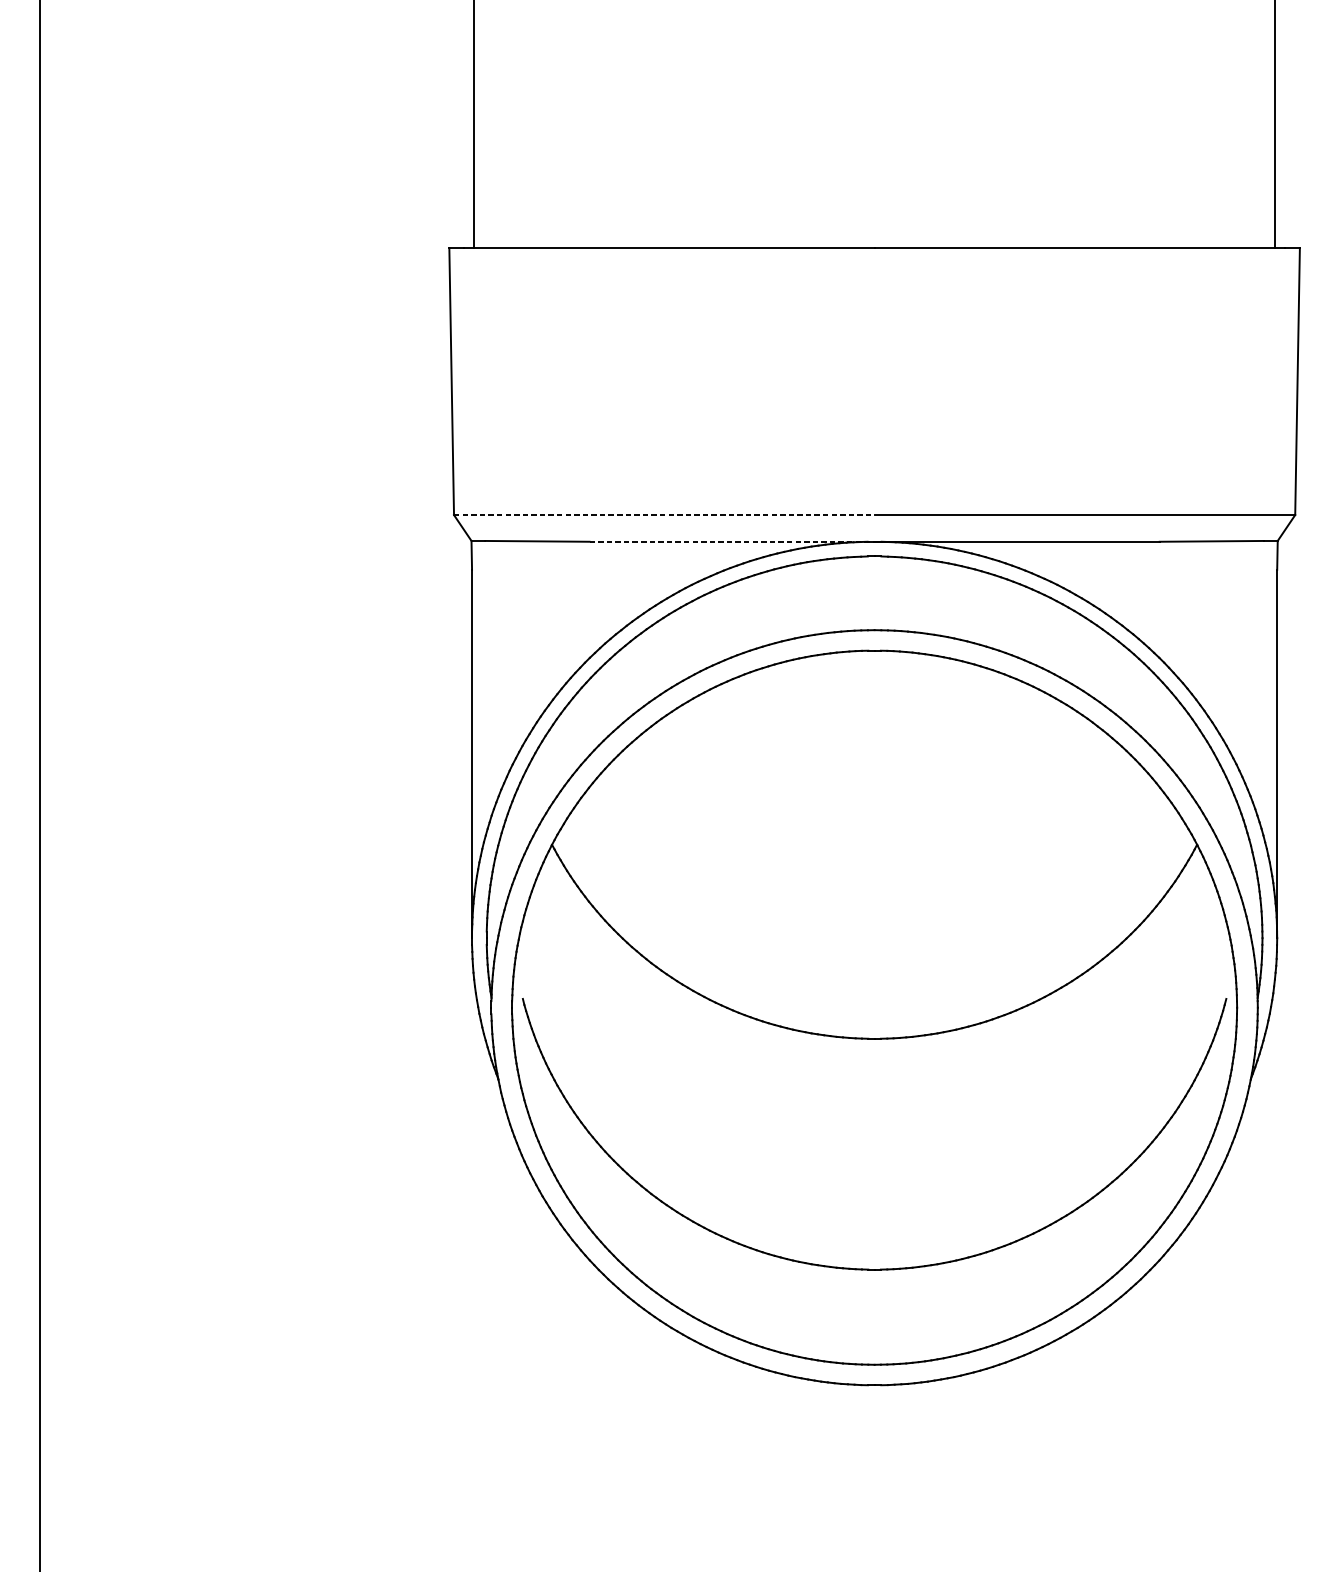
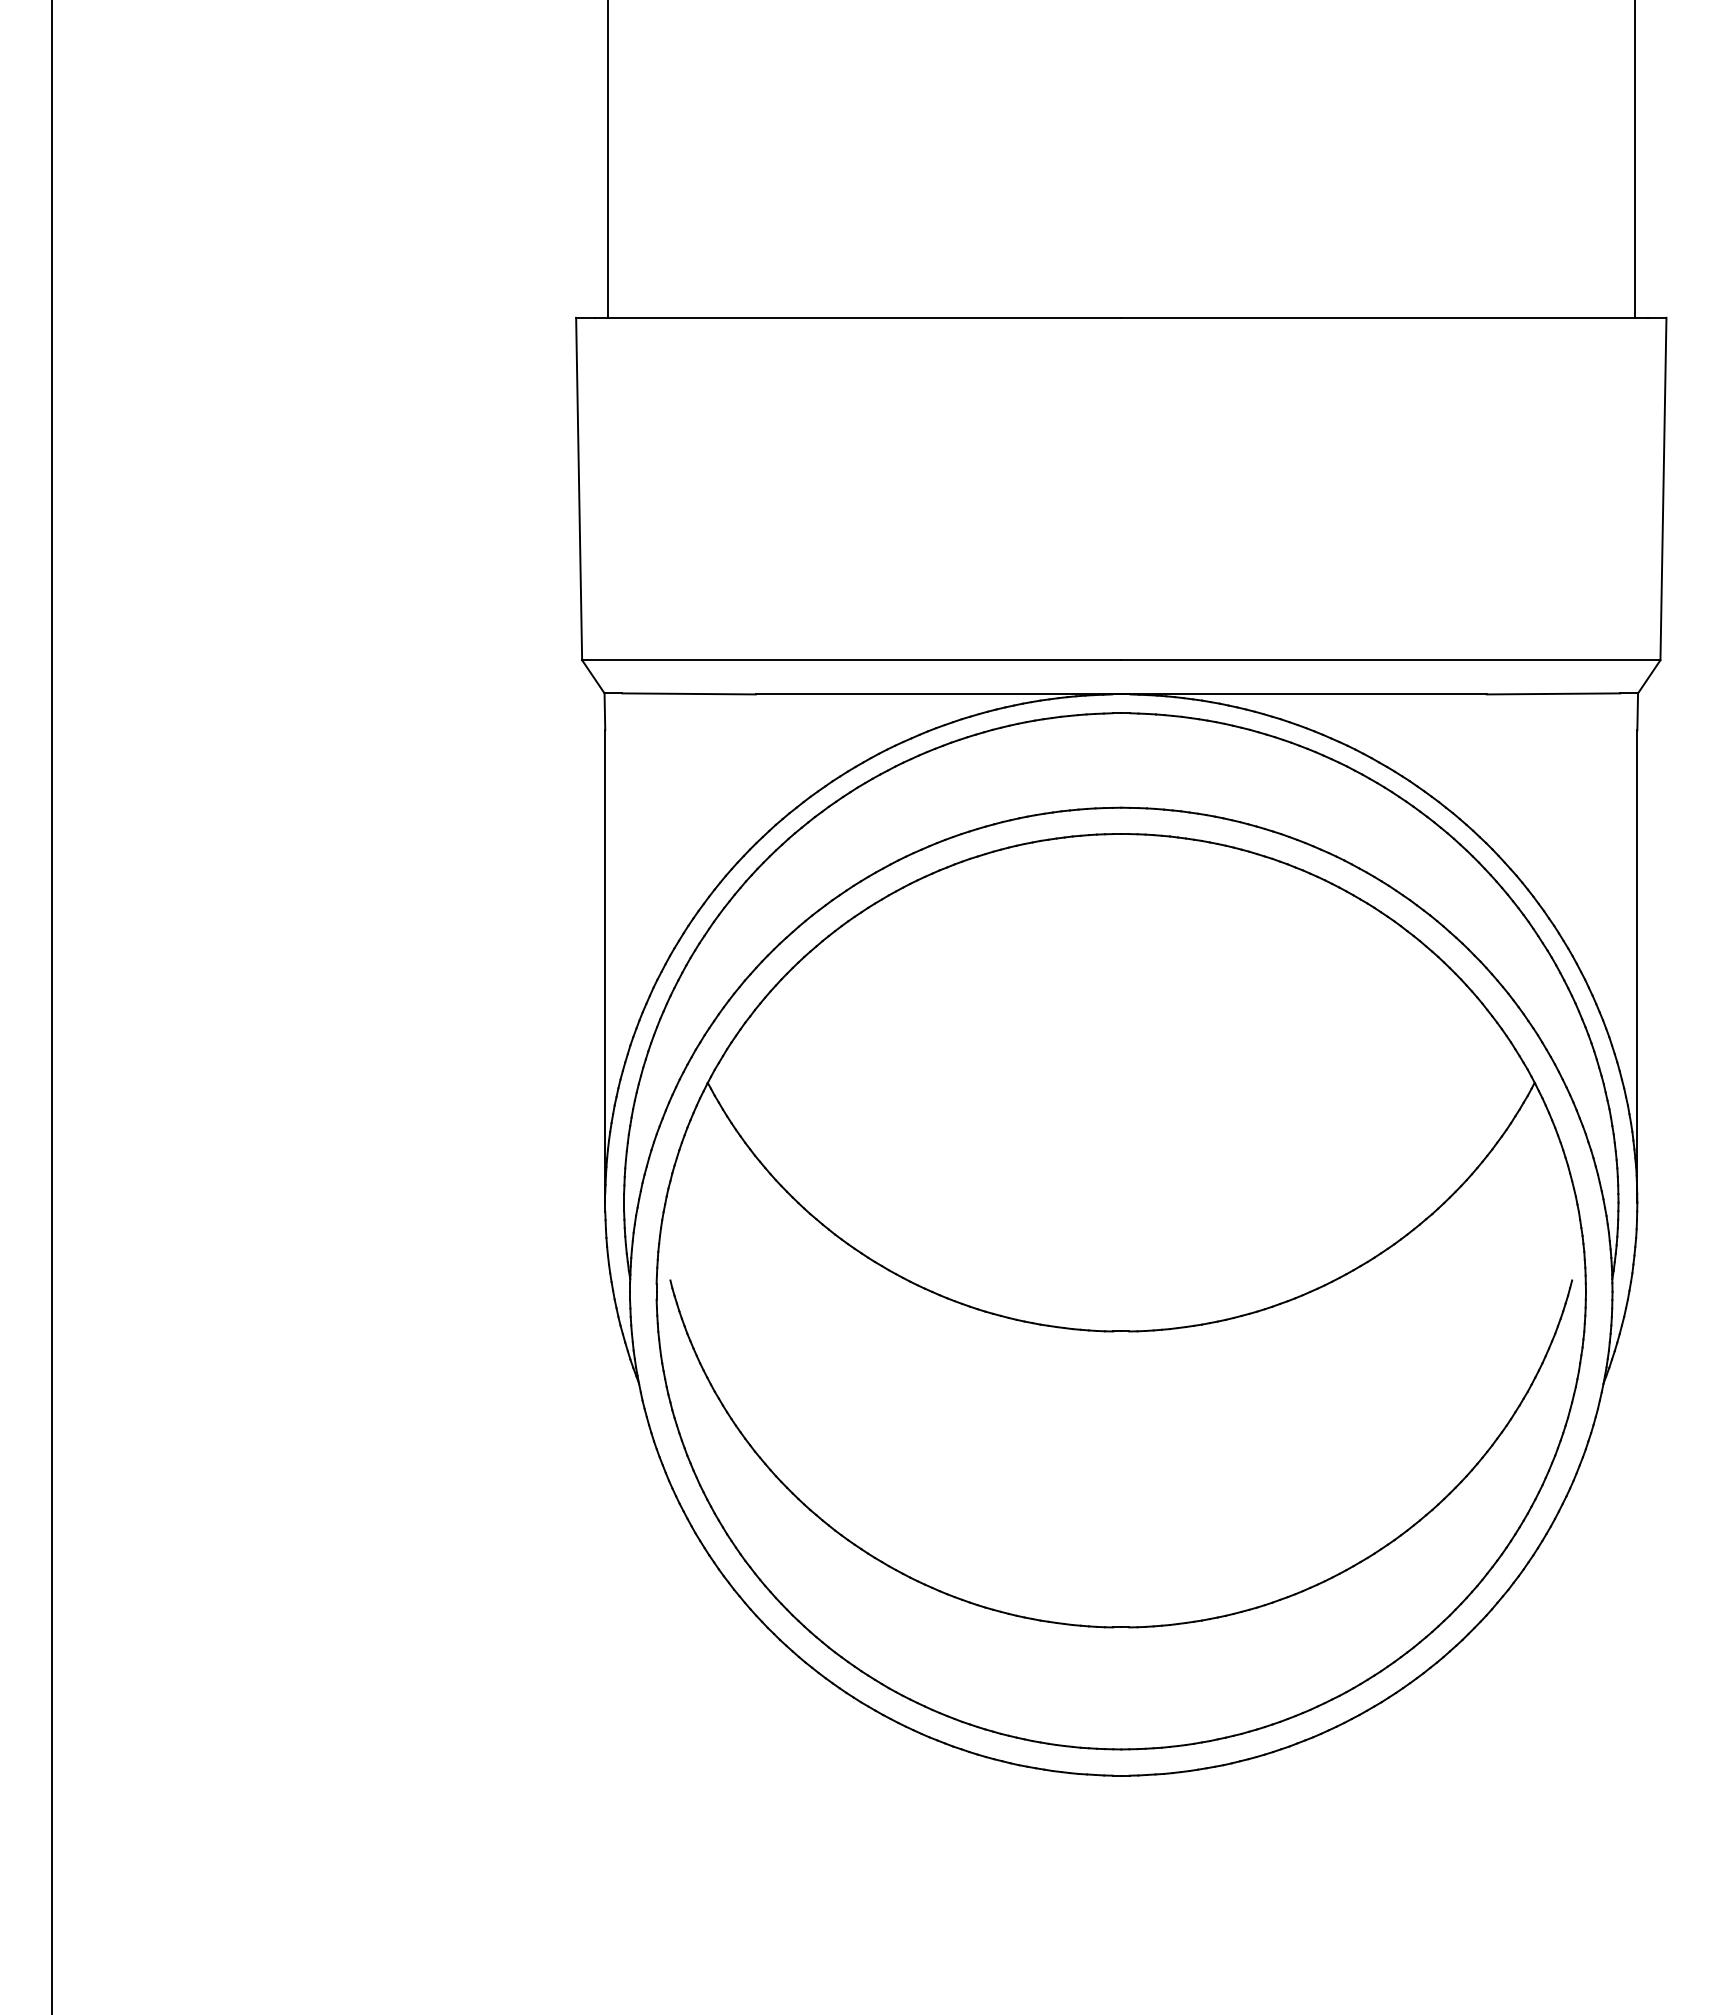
line: (664, 515) -> (851, 660), dashed -> solid
line: (732, 541) -> (938, 694), dashed -> solid

